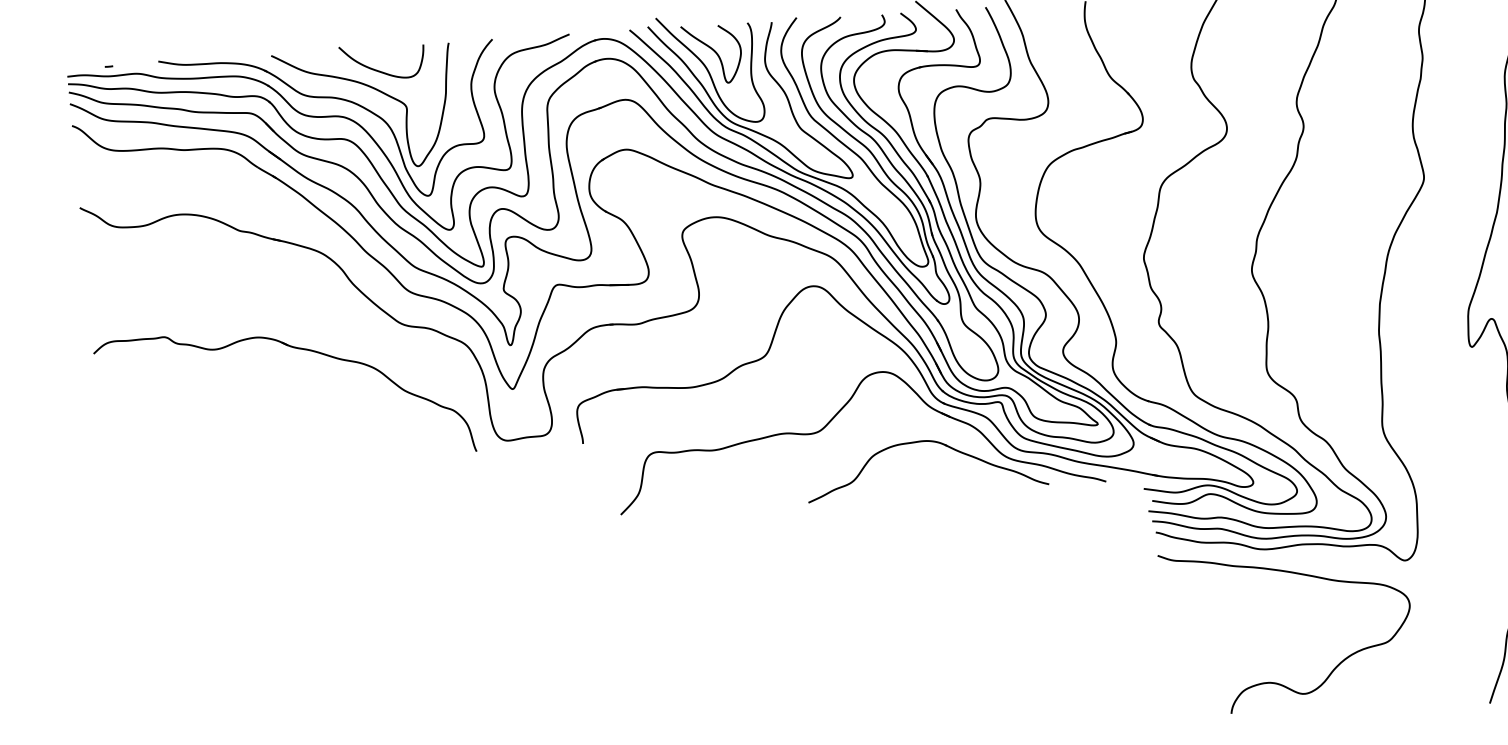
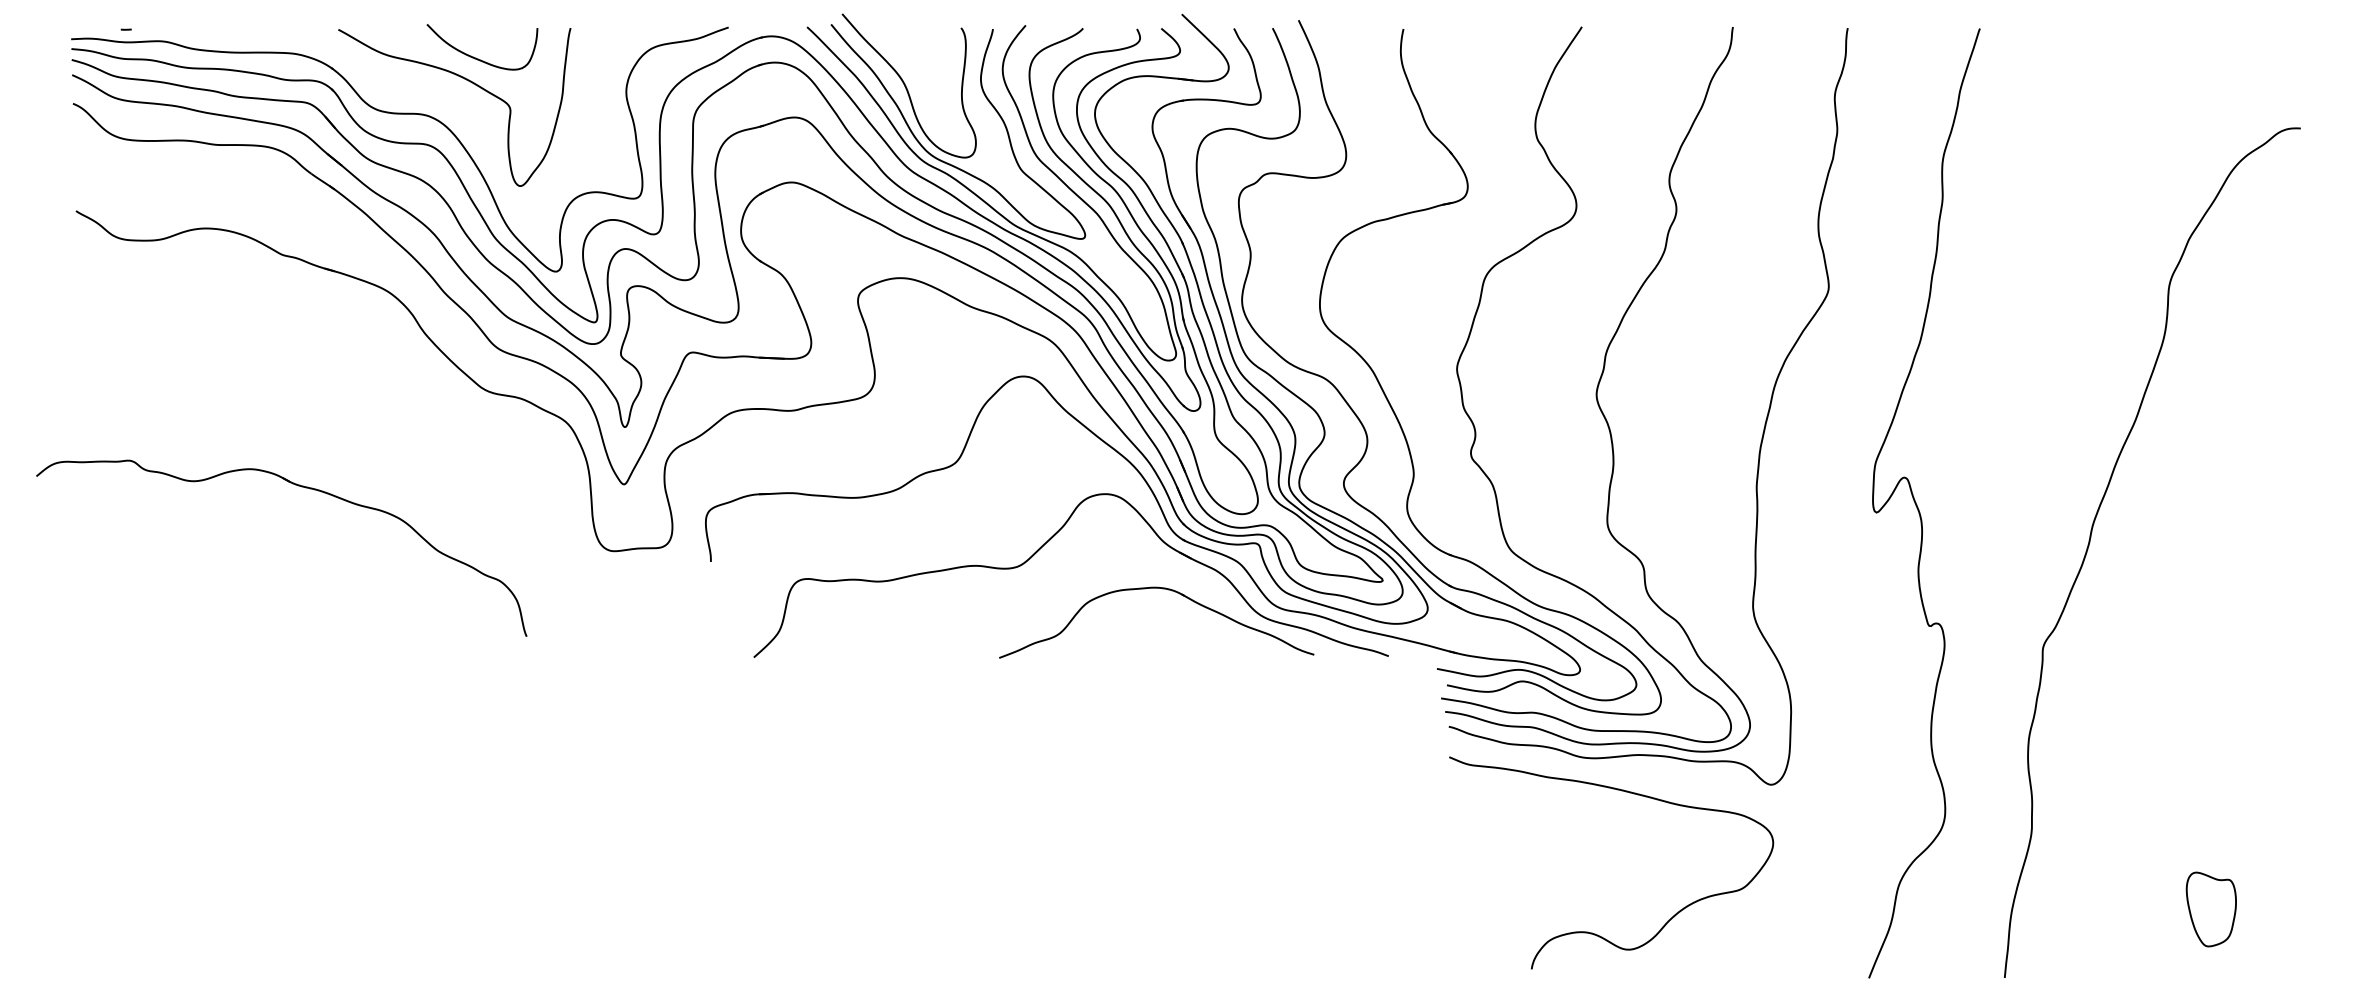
curve: (714, 51) -> (915, 62), removed
part: (331, 98) -> (413, 90), removed
part: (296, 348) -> (301, 487), moved

